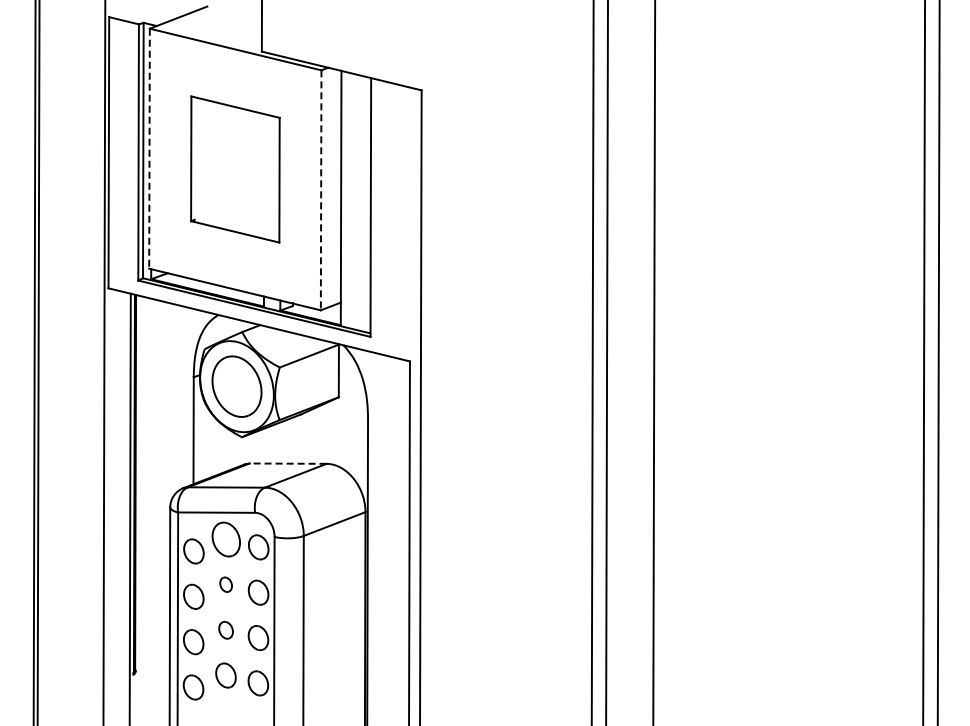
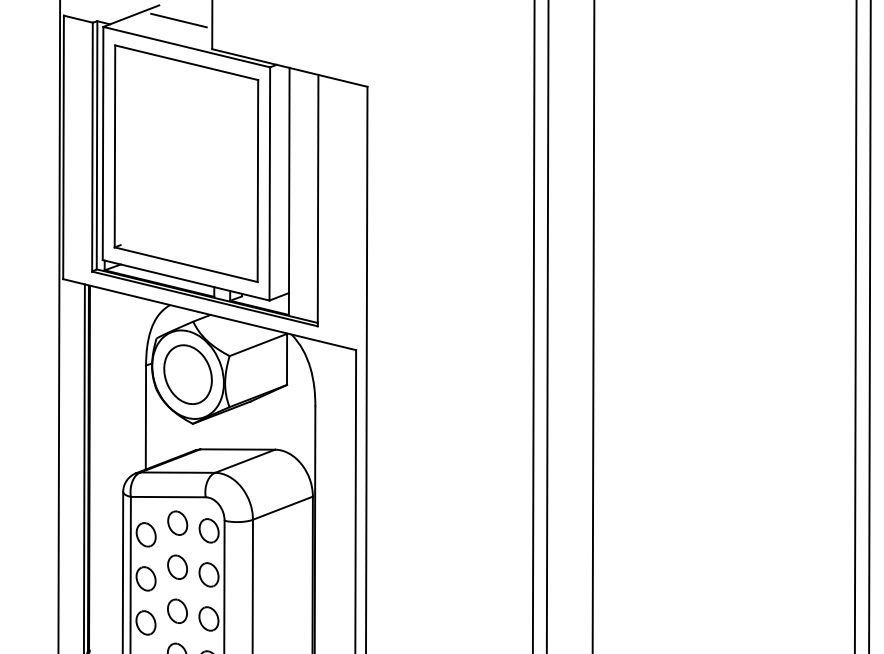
line: (227, 22) -> (178, 20), added
line: (149, 148) -> (103, 143), dashed -> solid
part: (235, 169) -> (186, 163), size x1.67
line: (321, 190) -> (270, 184), dashed -> solid
line: (287, 463) -> (237, 449), dashed -> solid
part: (226, 539) -> (177, 523), size x0.71
part: (225, 584) -> (176, 566), size x1.67
part: (225, 630) -> (176, 611), size x1.43

